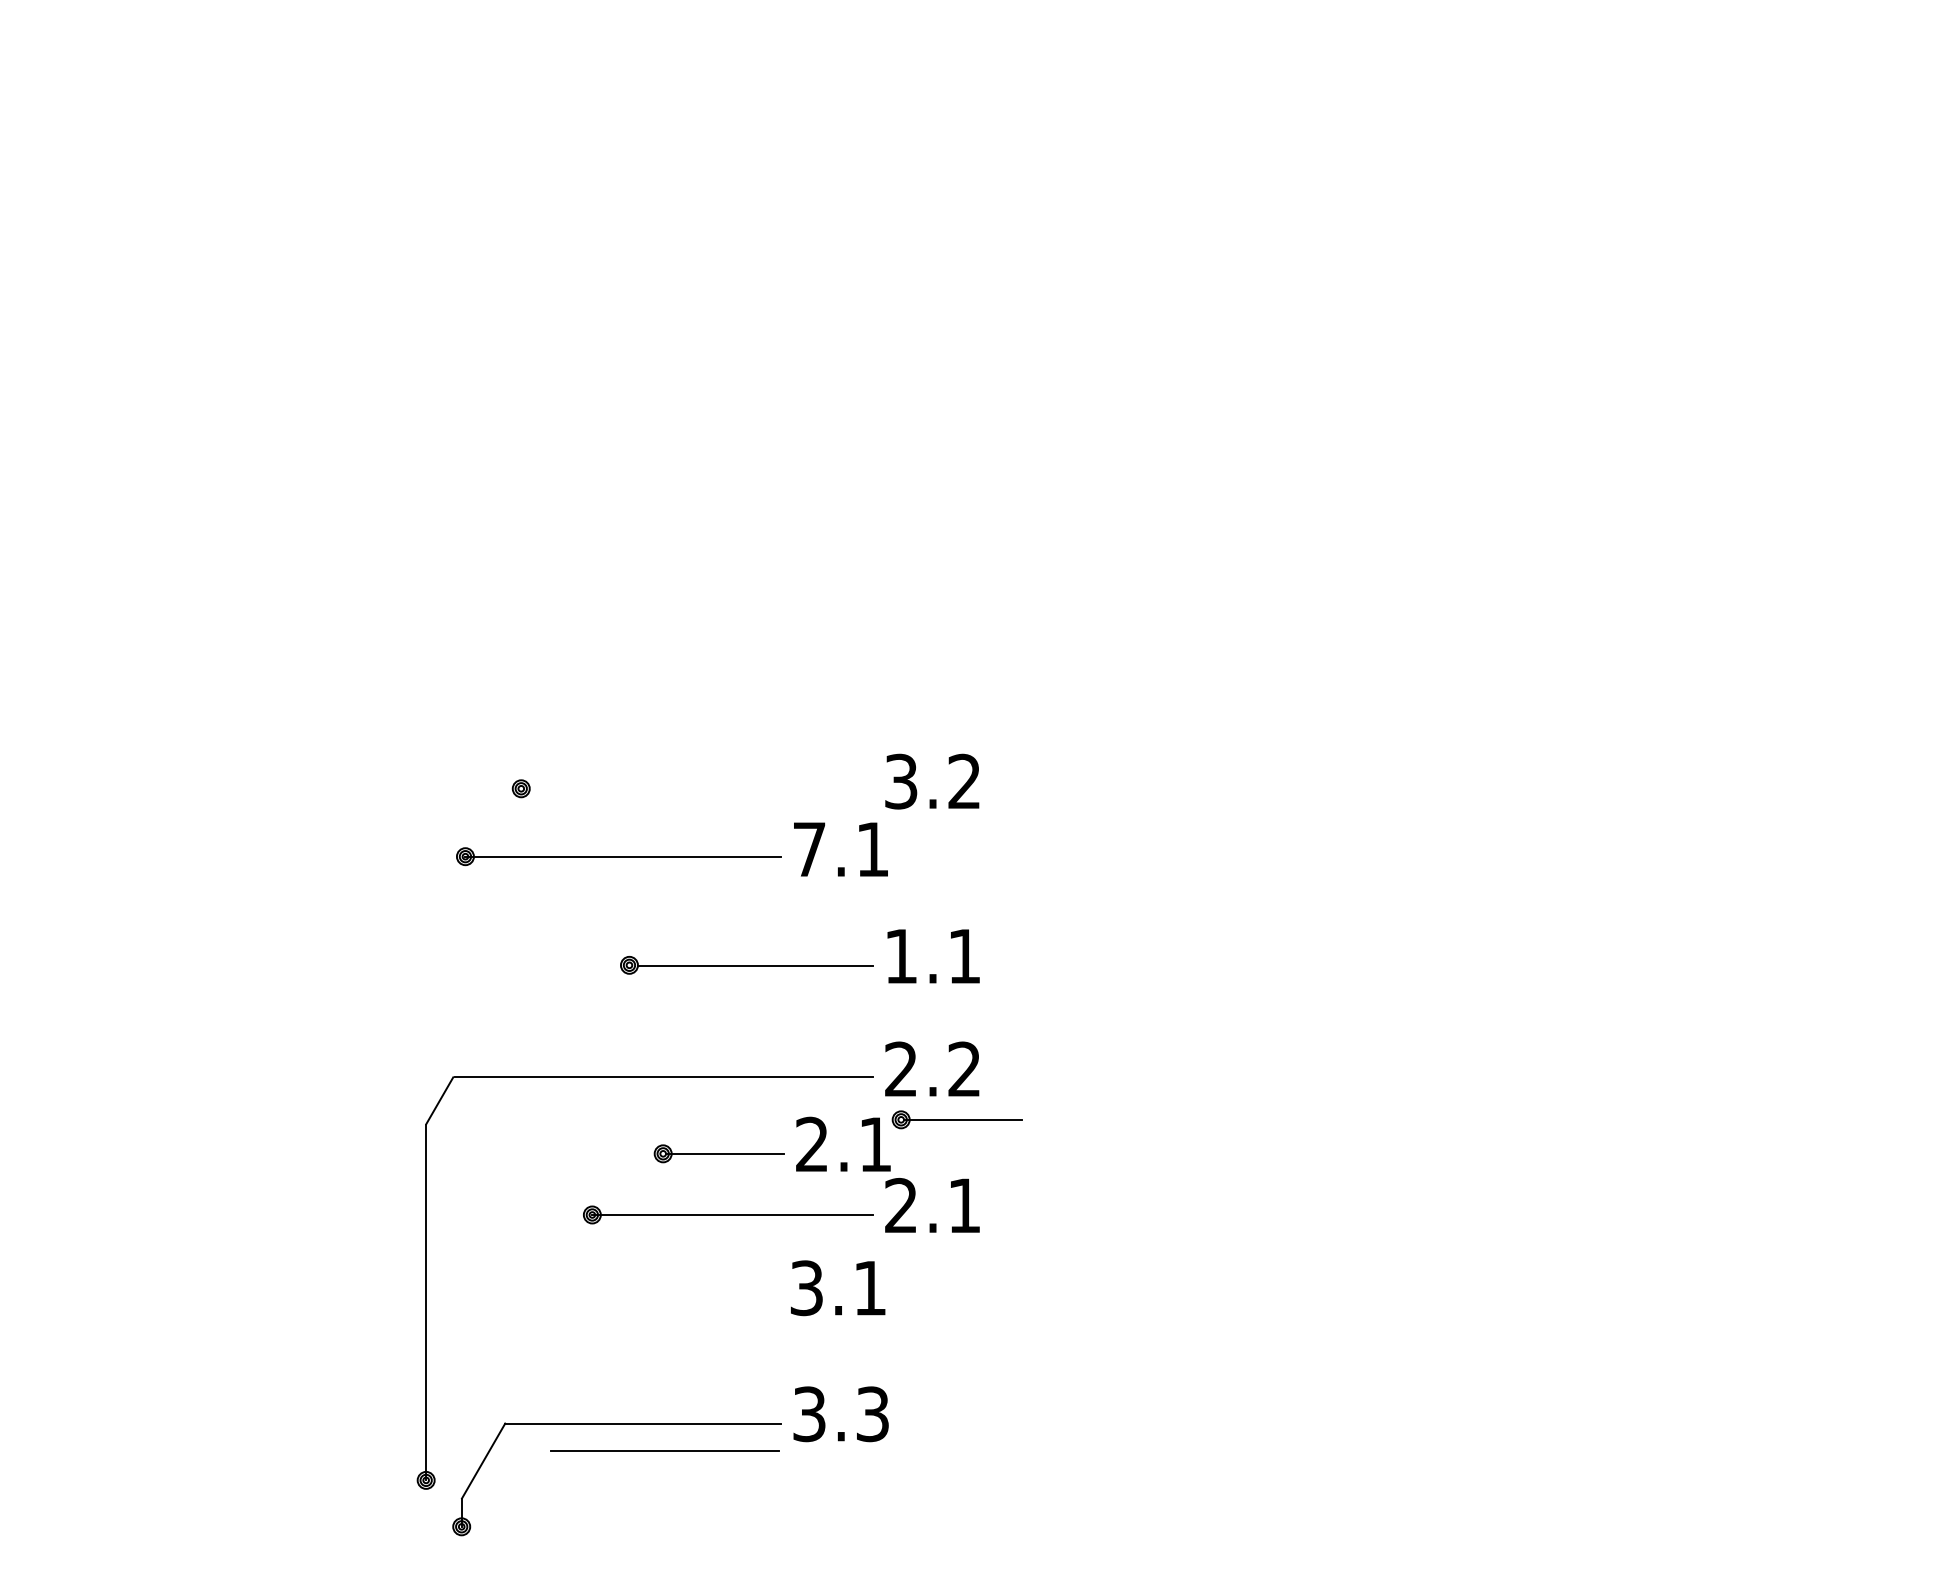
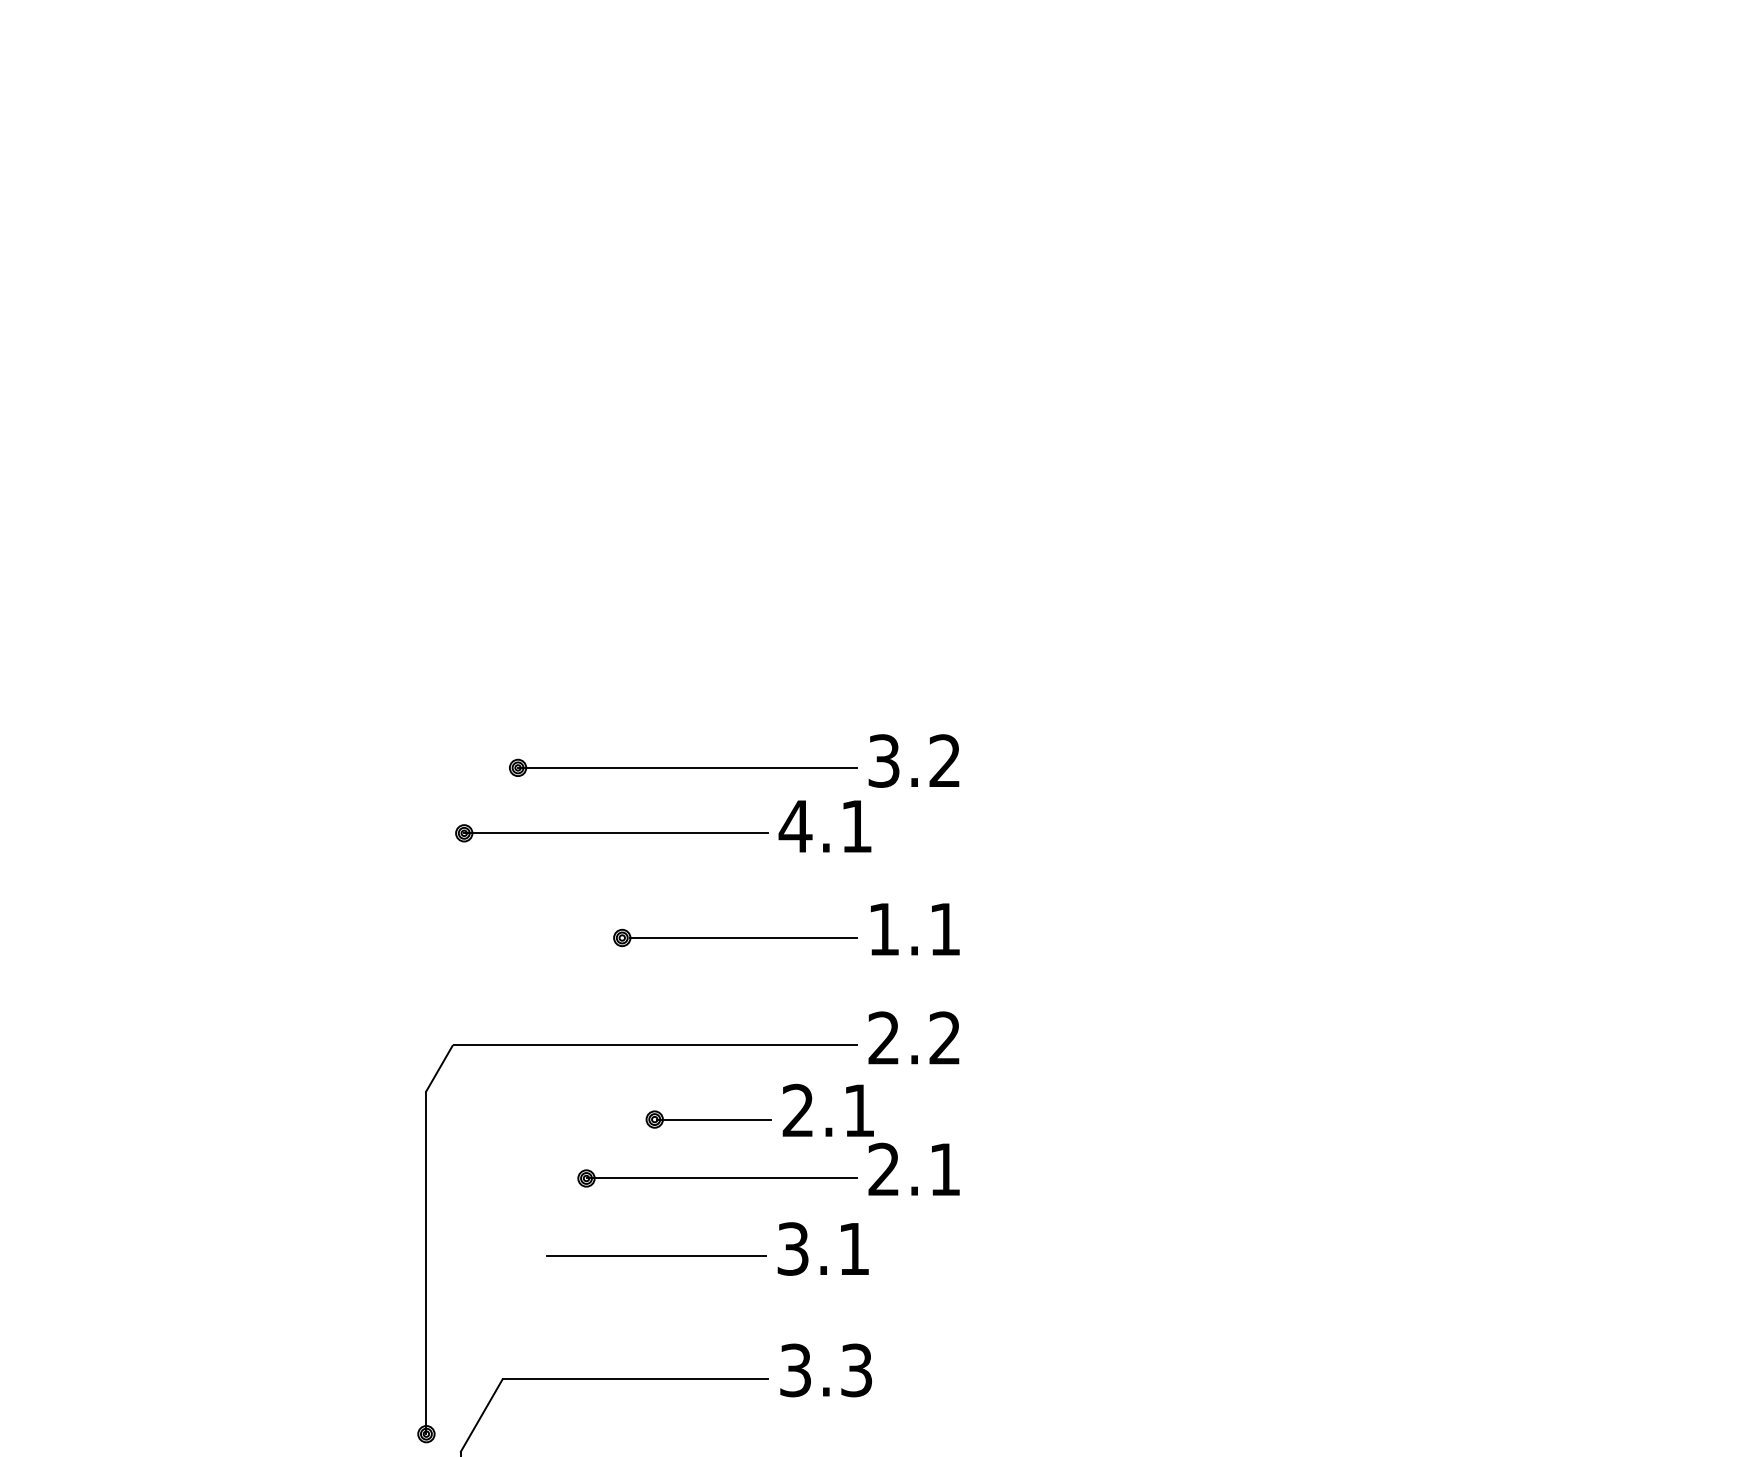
line: (697, 788) -> (687, 767), added
text: (808, 849) -> (794, 826), 7.1 -> 4.1
part: (956, 1119) -> (937, 1086), removed
line: (664, 1450) -> (656, 1255), moved

